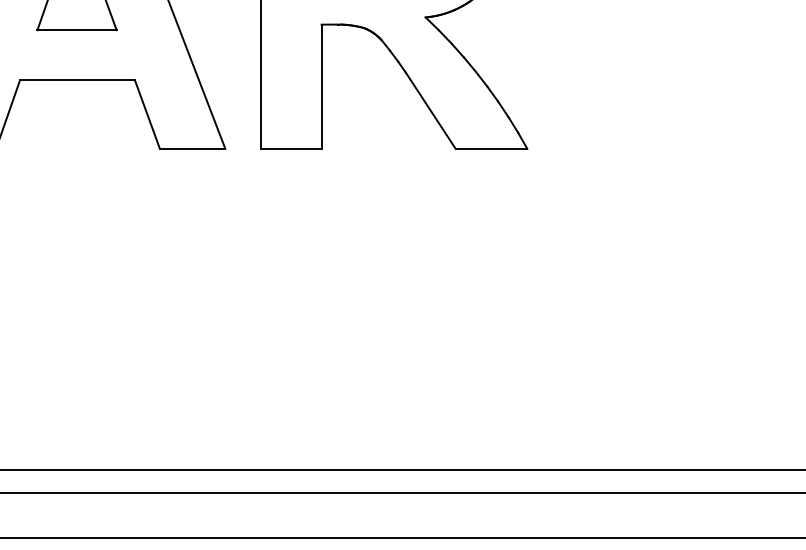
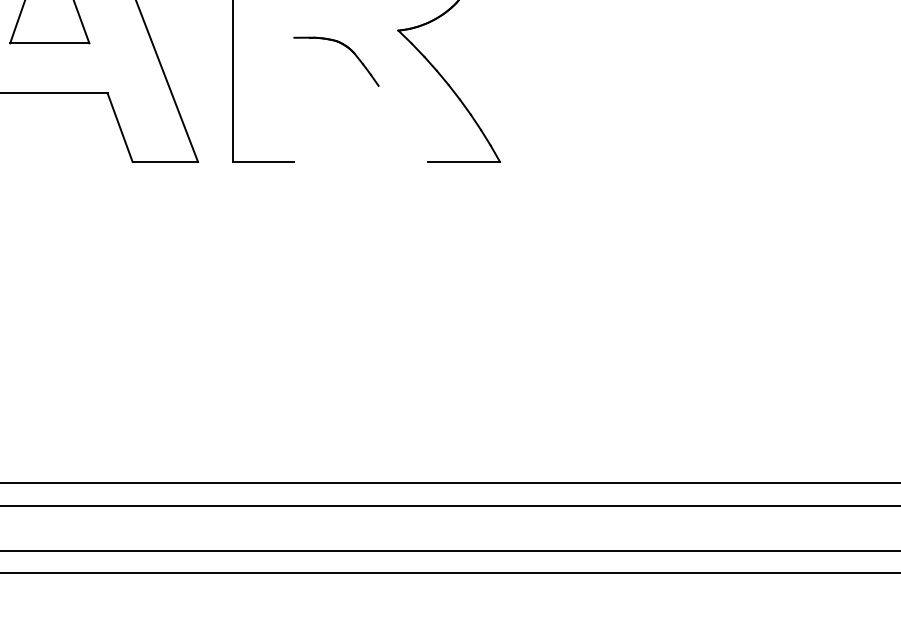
line: (321, 86) -> (294, 99), removed
line: (430, 110) -> (403, 123), removed

